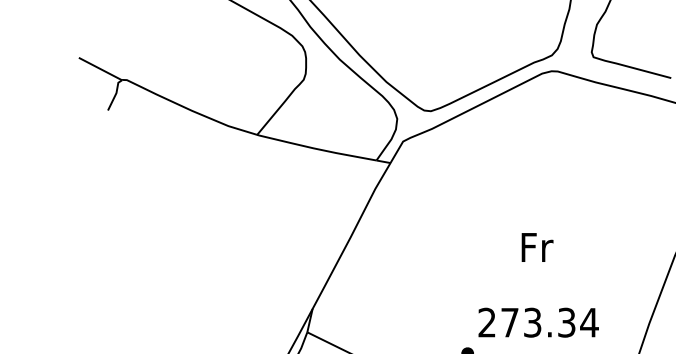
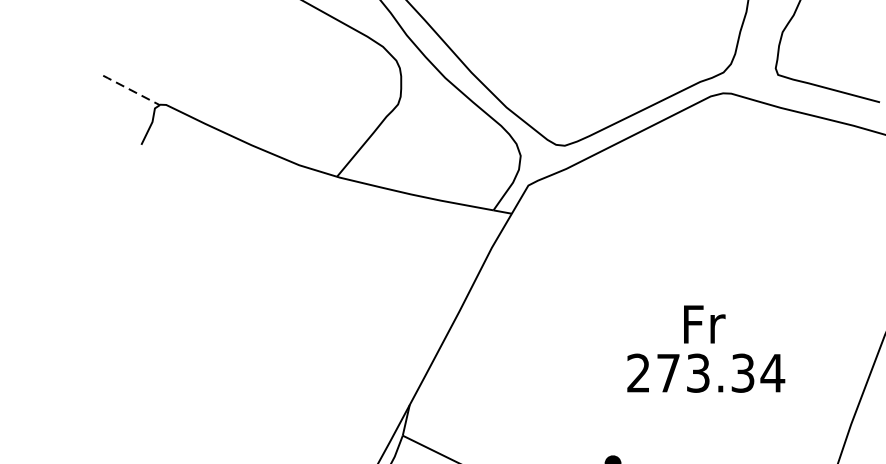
line: (100, 68) -> (131, 89), solid -> dashed
text: (538, 322) -> (705, 372), moved

